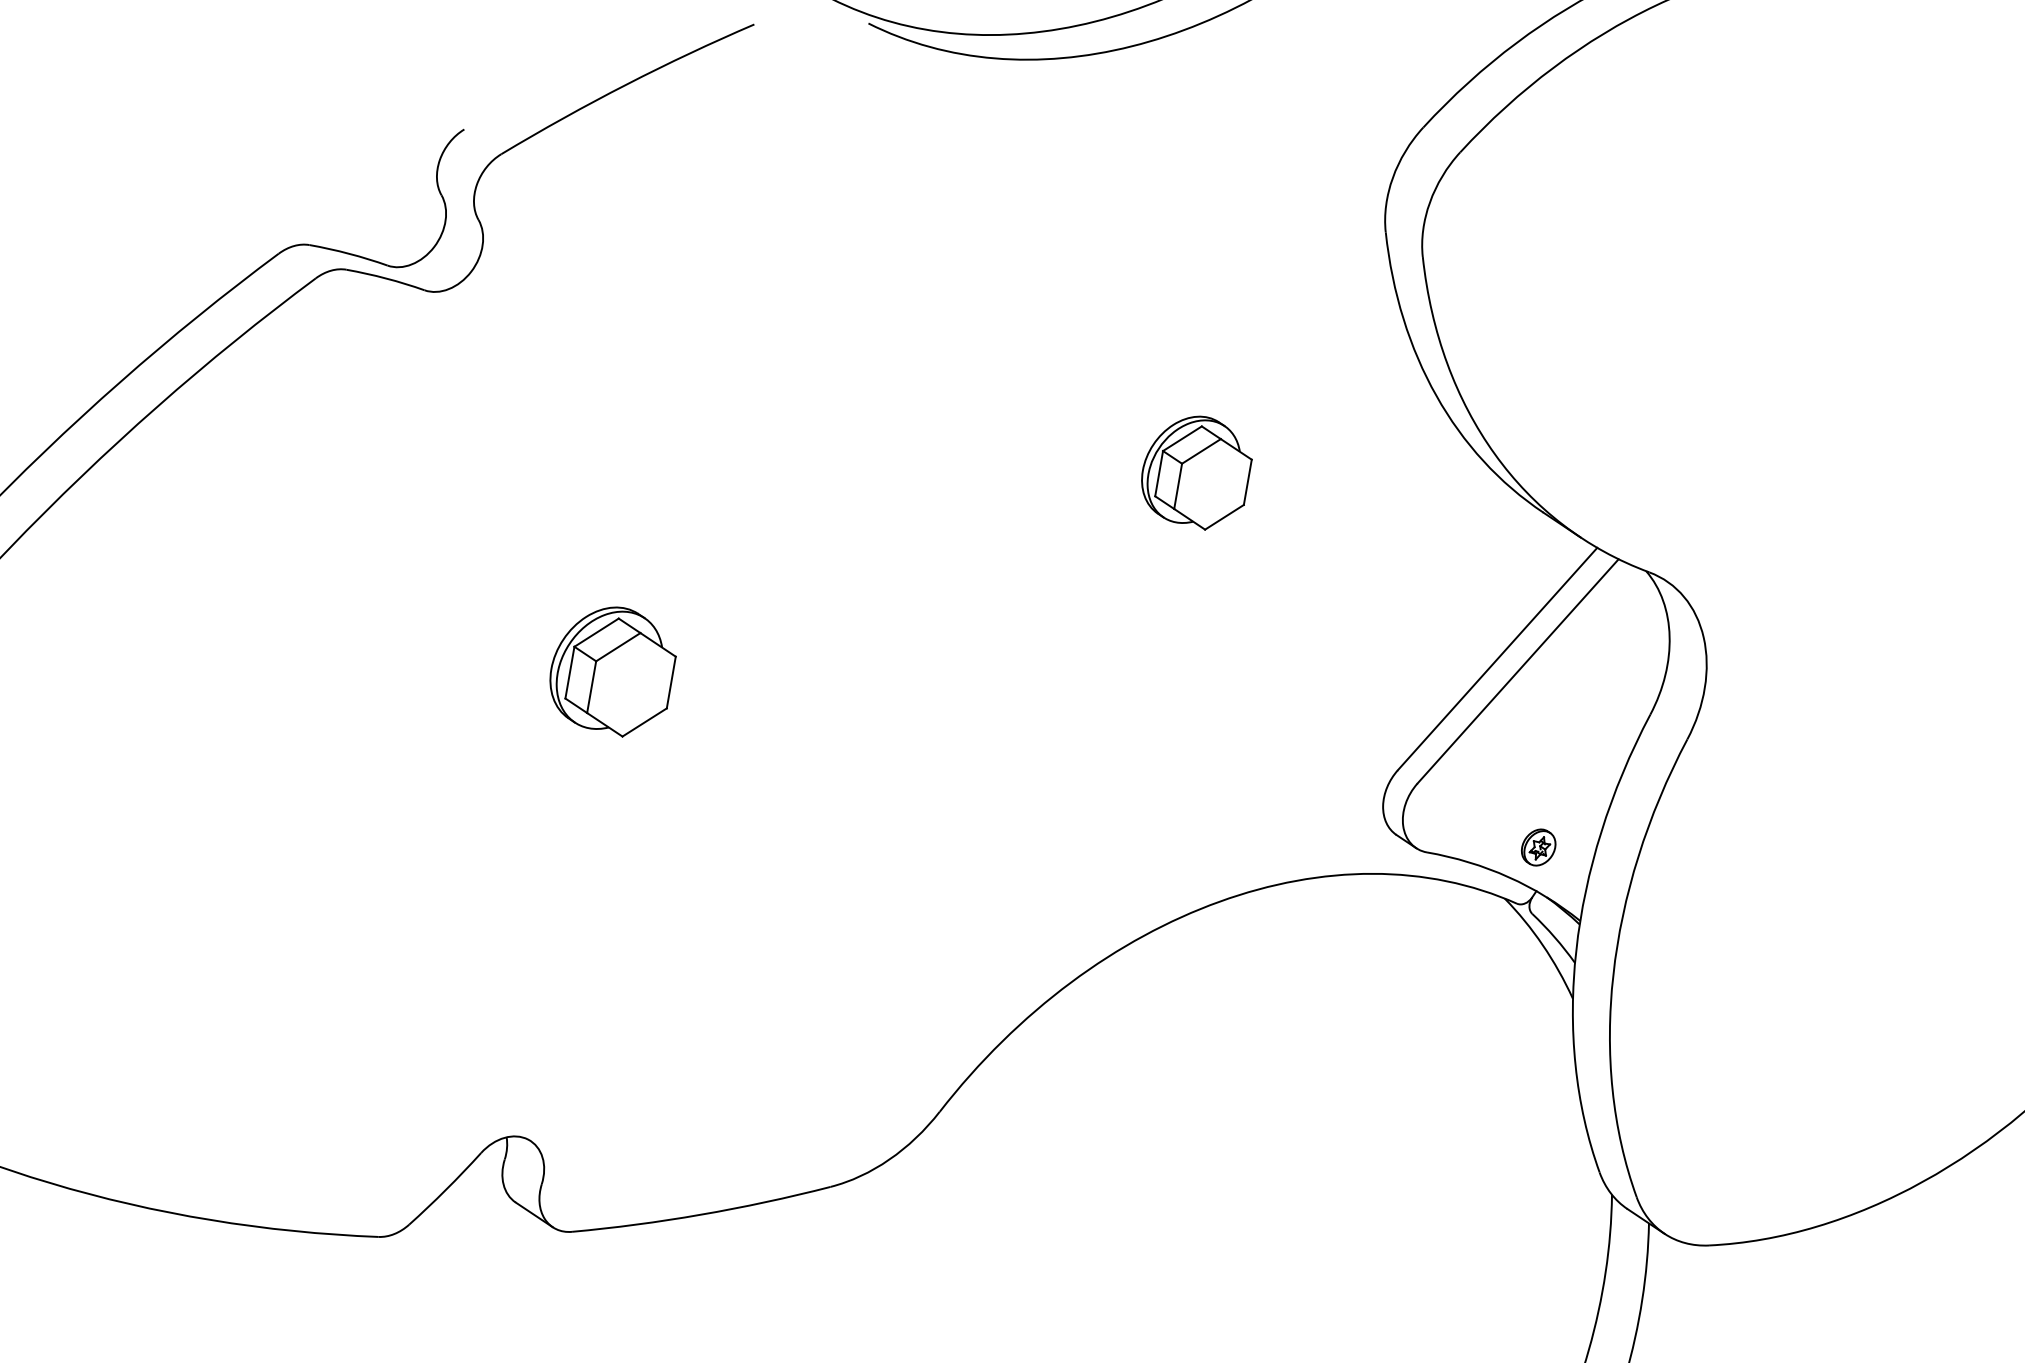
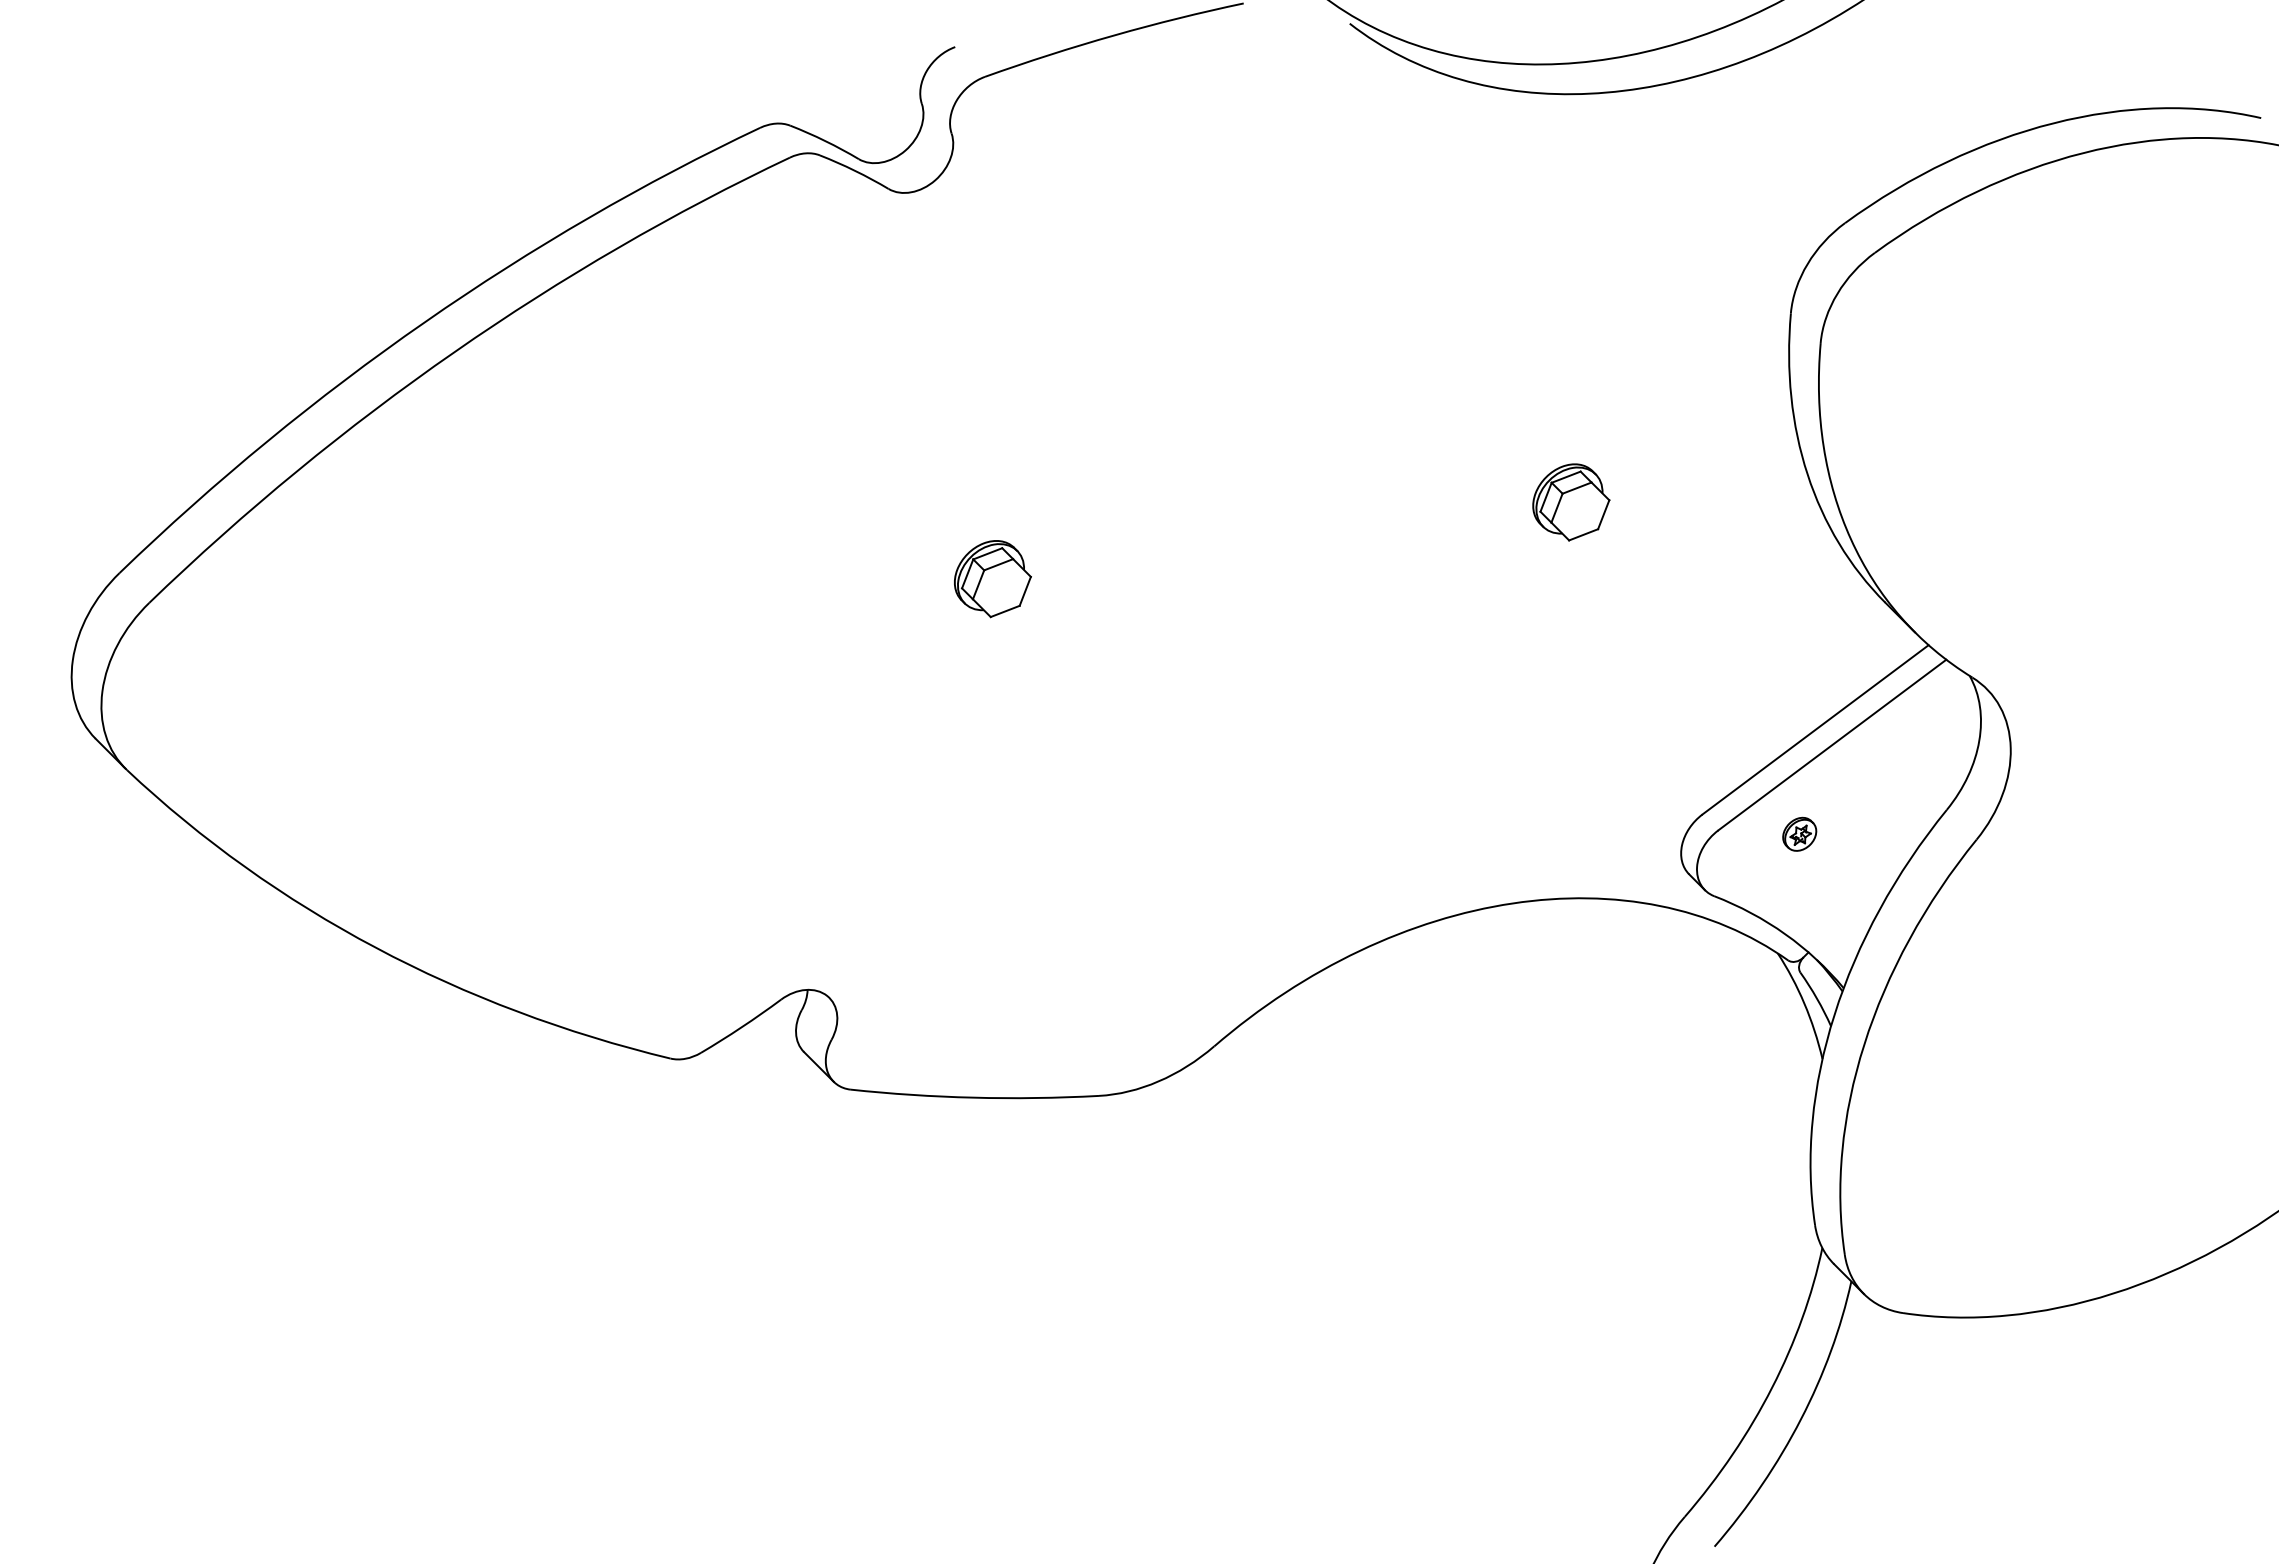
part: (1197, 473) -> (1571, 502), size x0.71
part: (613, 673) -> (992, 579), size x0.62
part: (1538, 846) -> (1799, 833), moved

